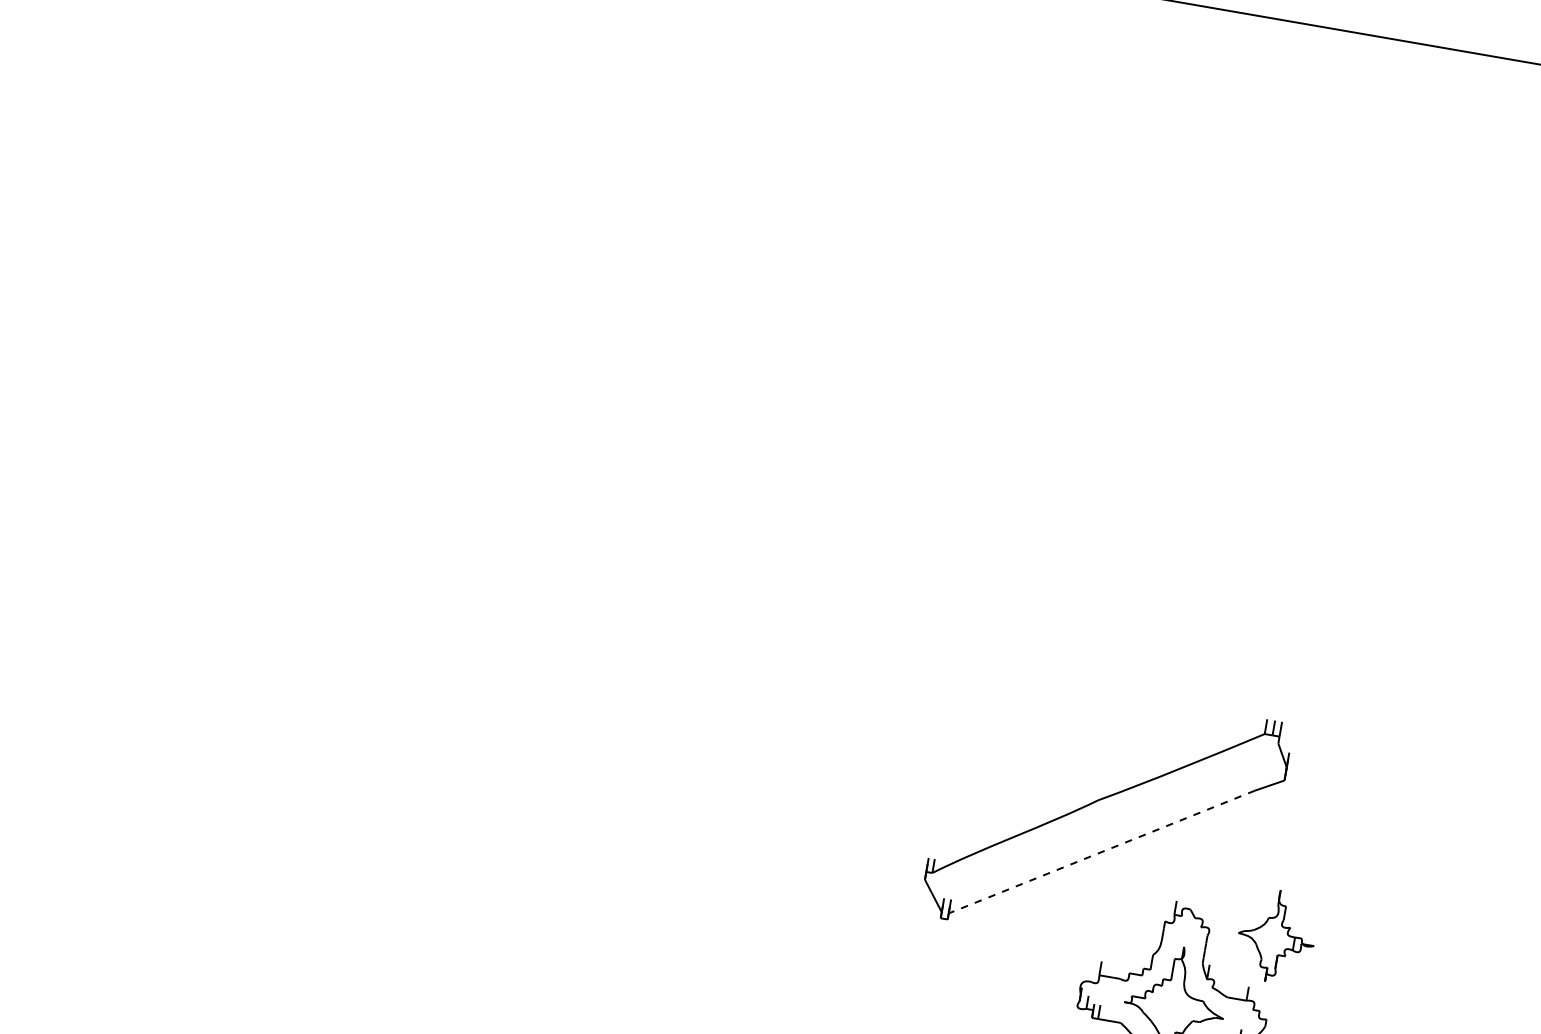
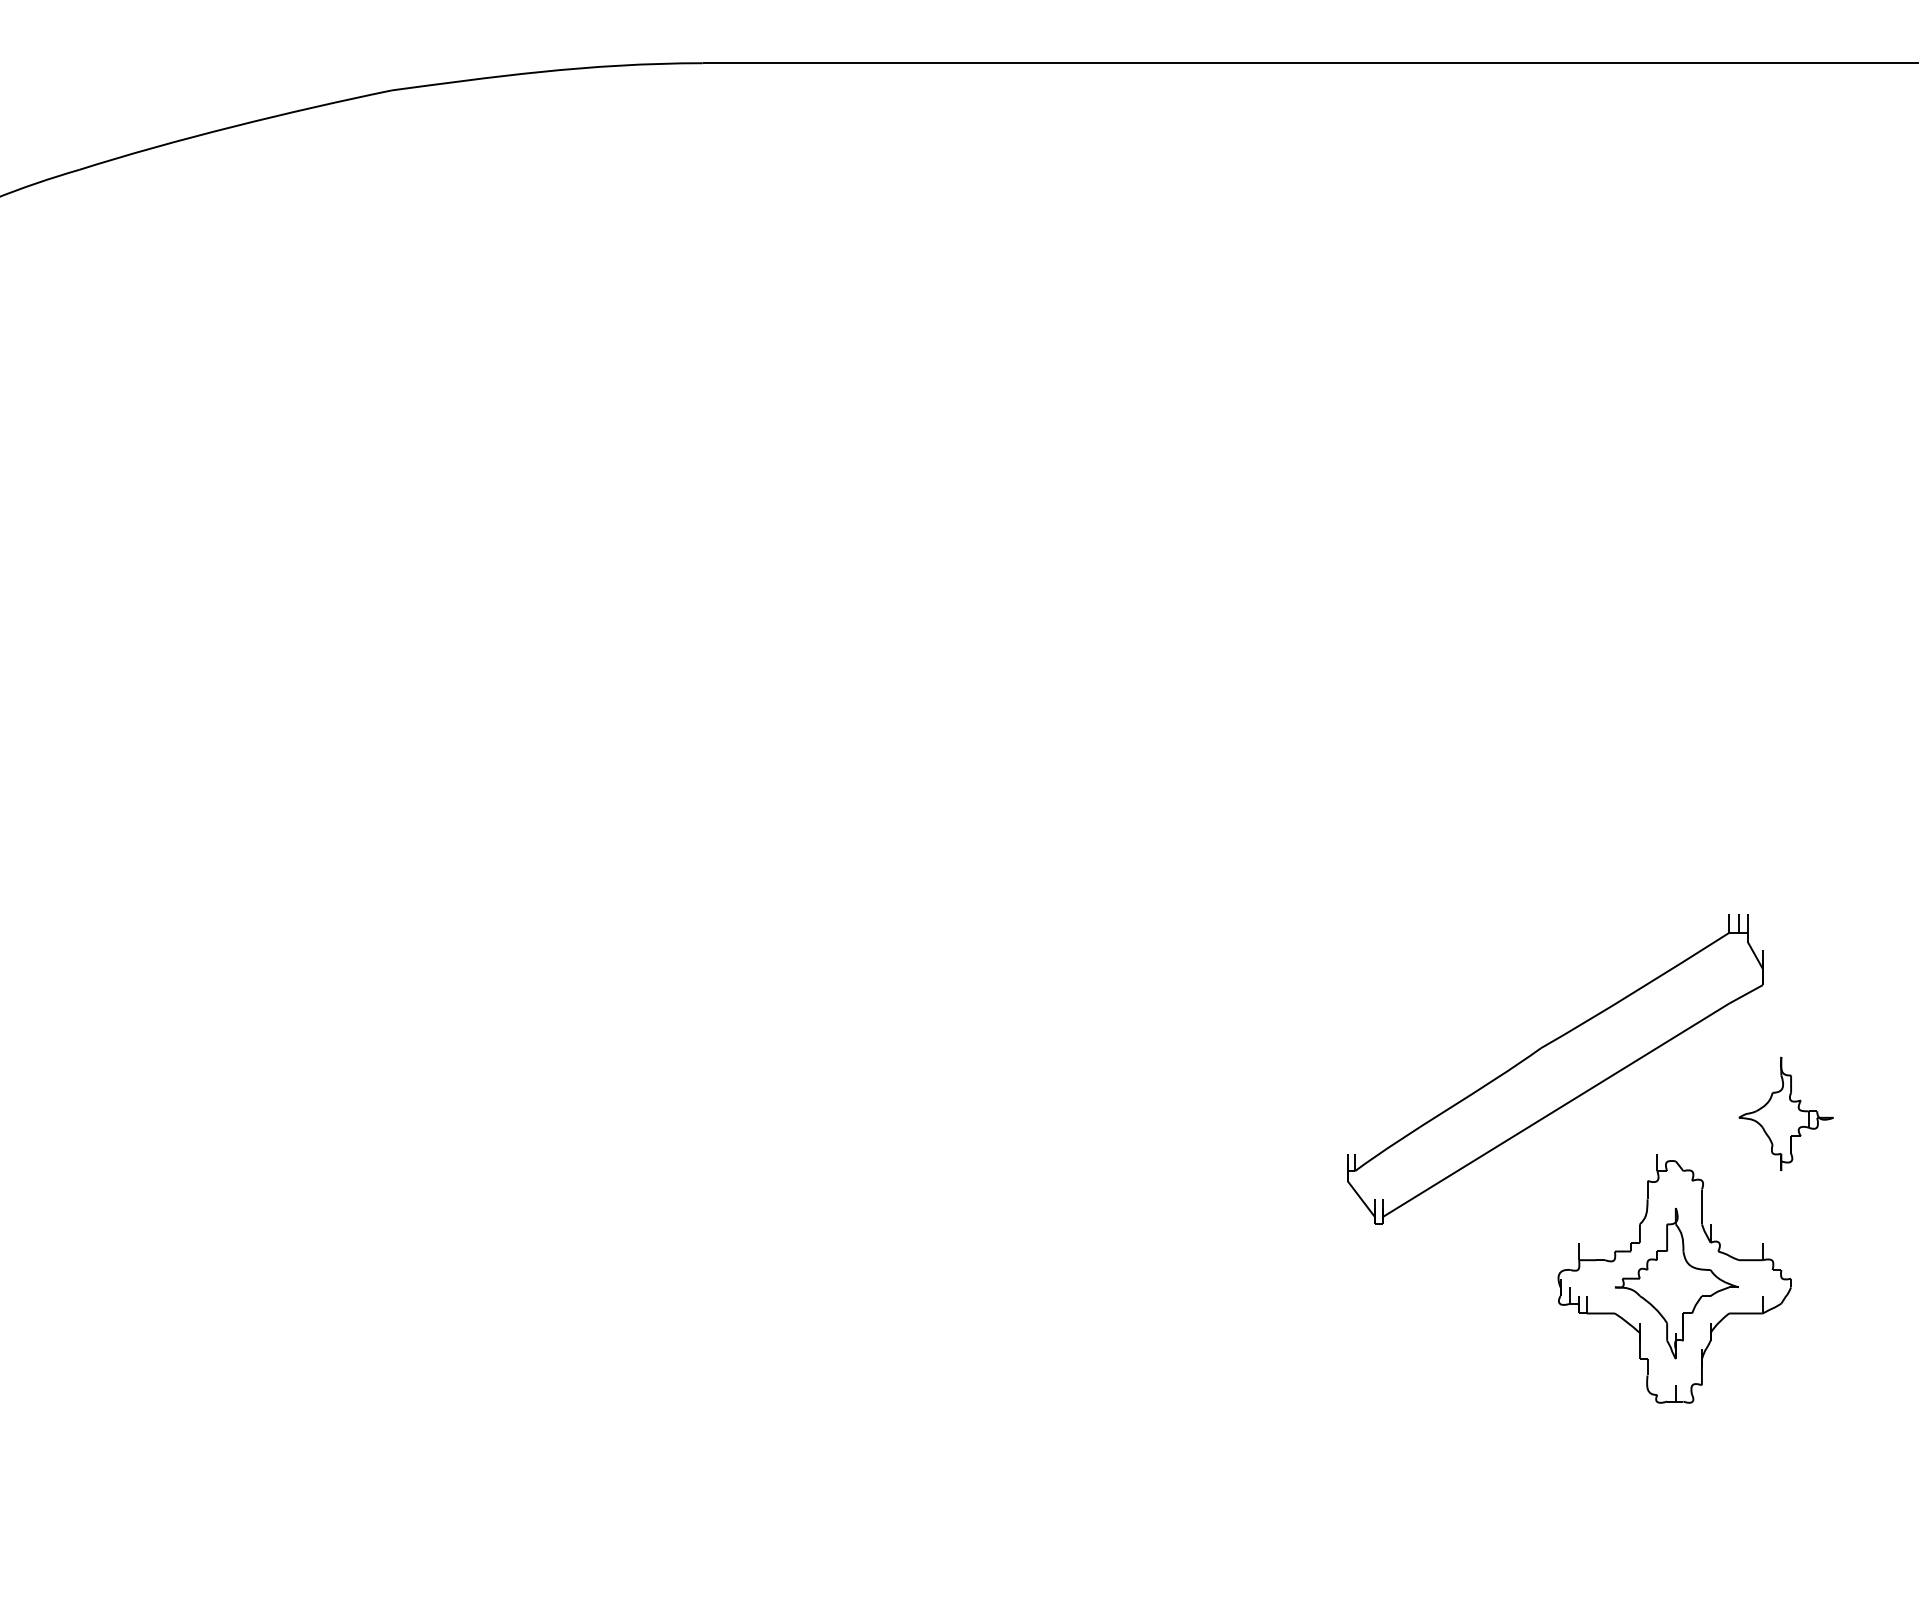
line: (1101, 852) -> (1555, 1110), dashed -> solid
part: (1276, 936) -> (1785, 1113), moved

